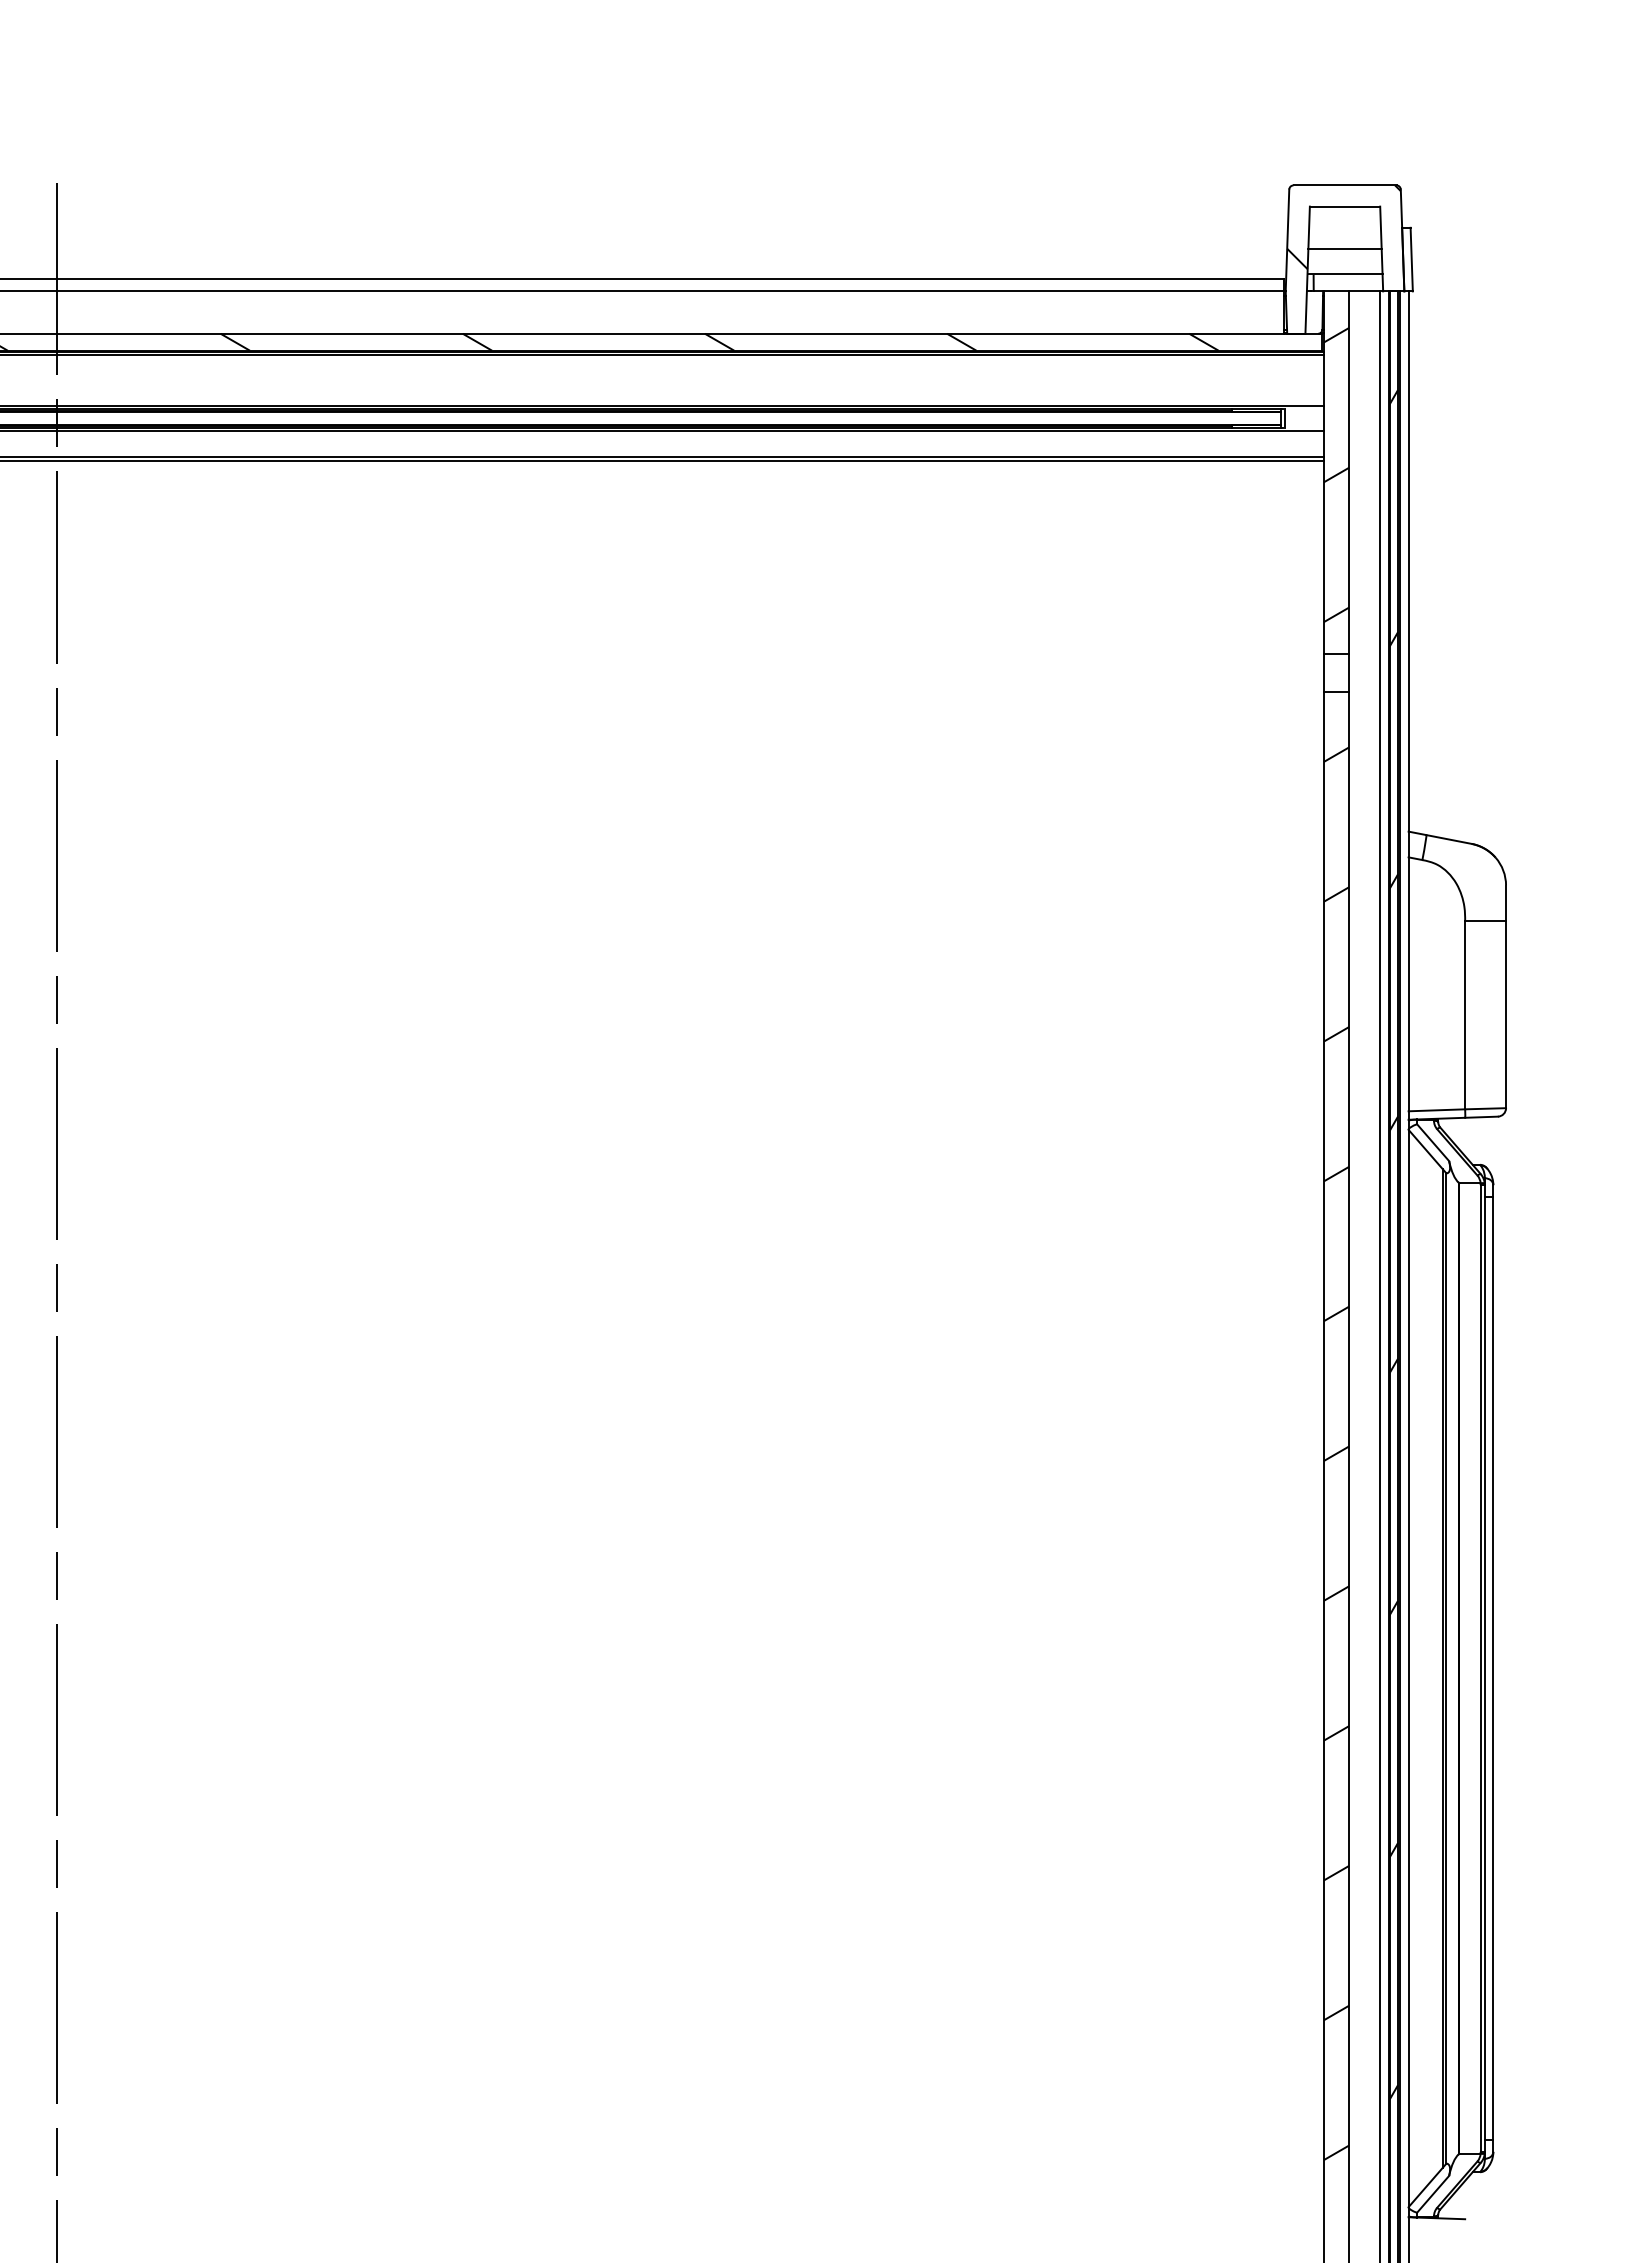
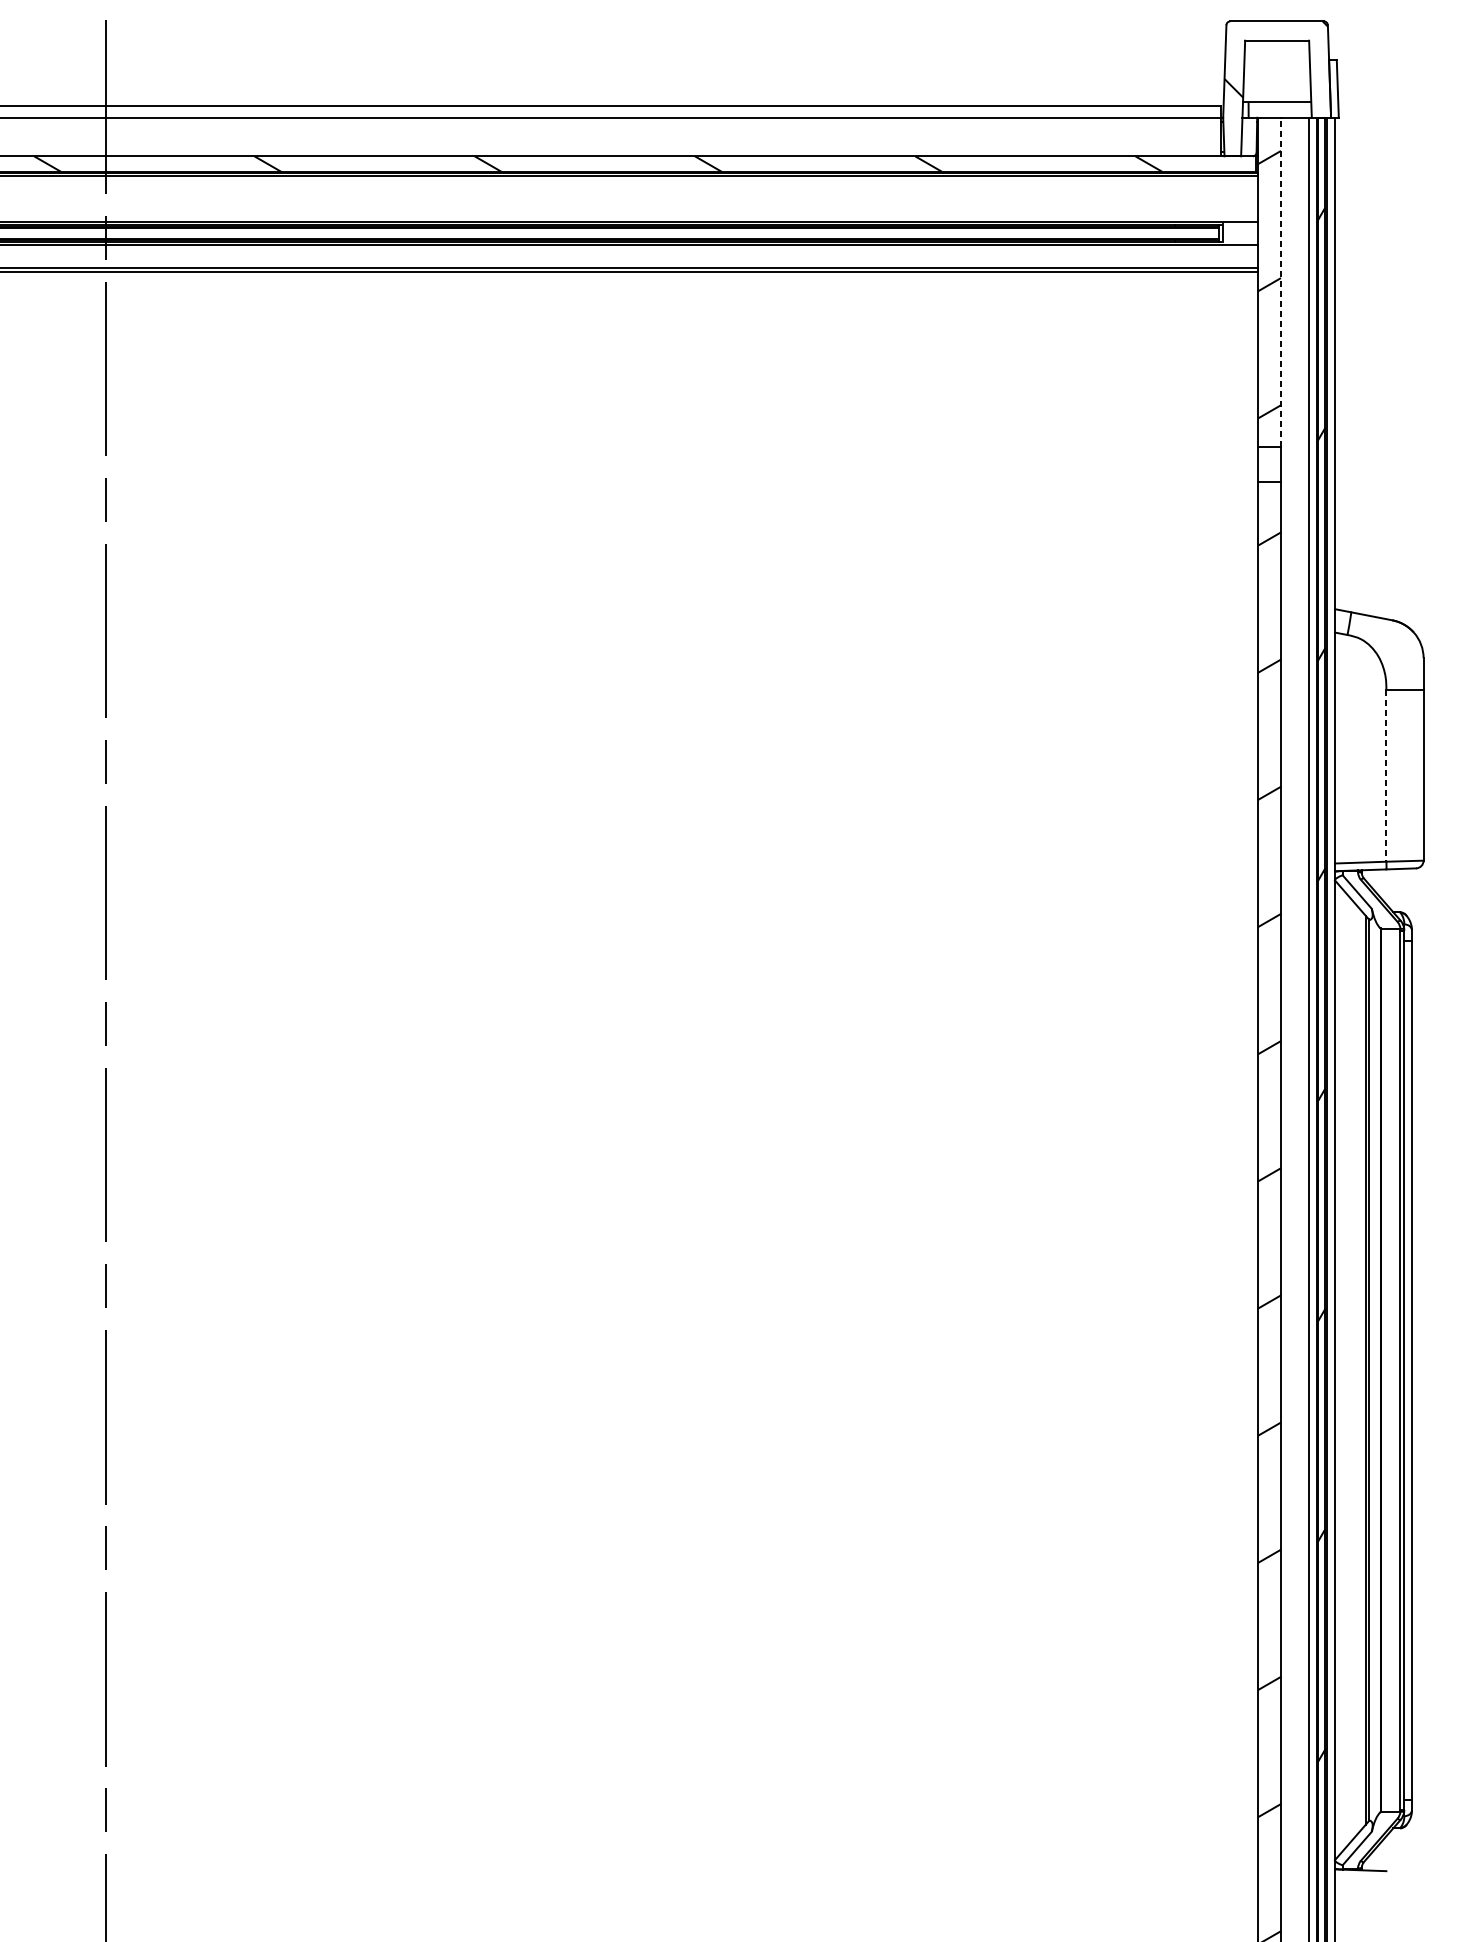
line: (1344, 249) -> (1276, 79), removed
line: (1349, 472) -> (1281, 282), solid -> dashed
line: (1465, 1015) -> (1386, 776), solid -> dashed

